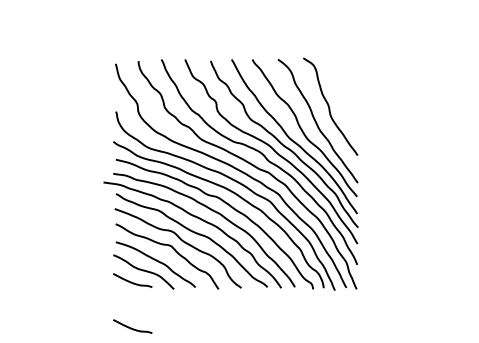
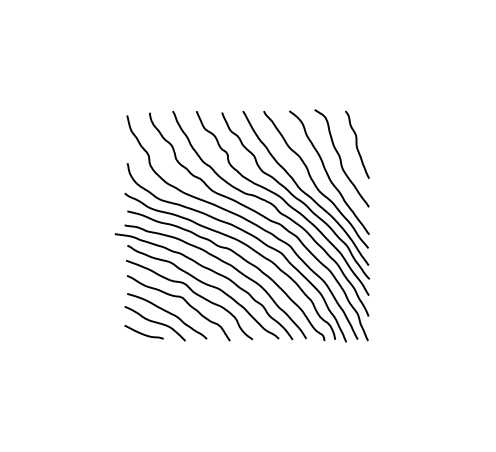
curve: (346, 92) -> (357, 144), added
curve: (132, 327) -> (143, 379), removed

